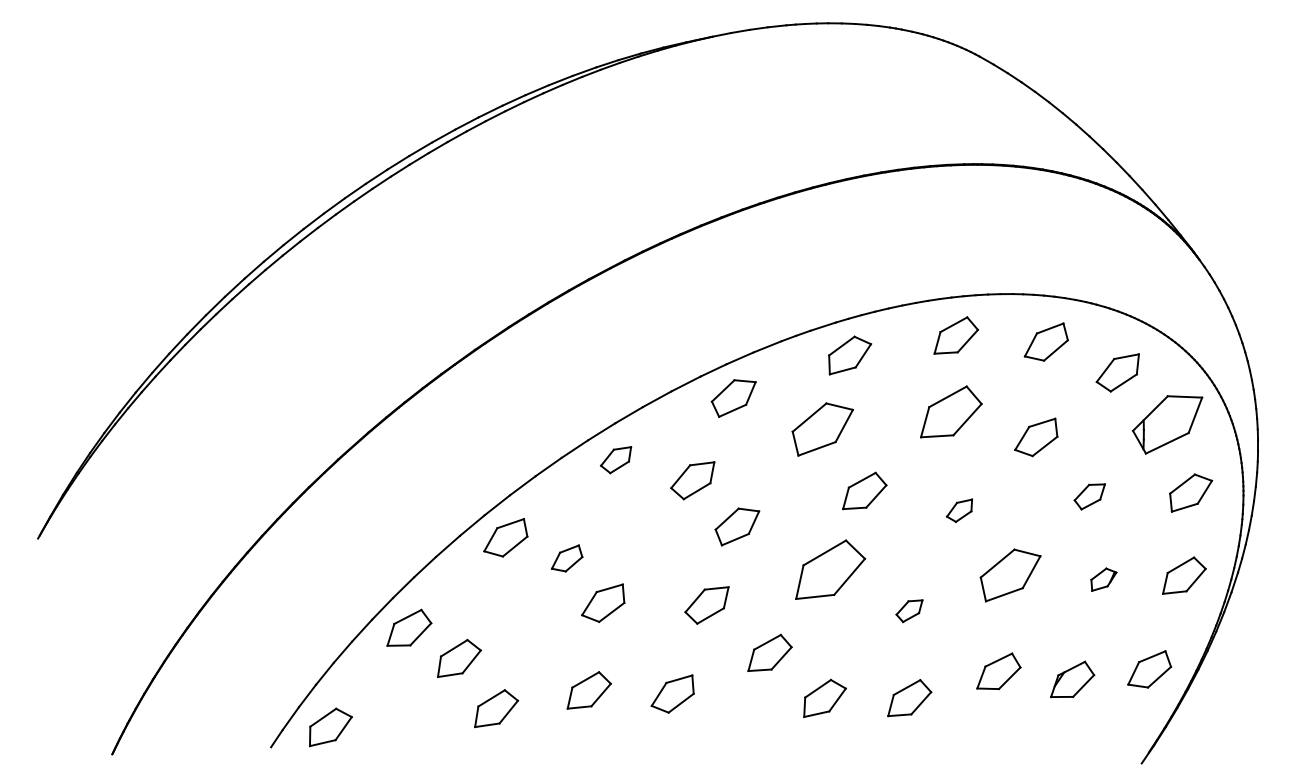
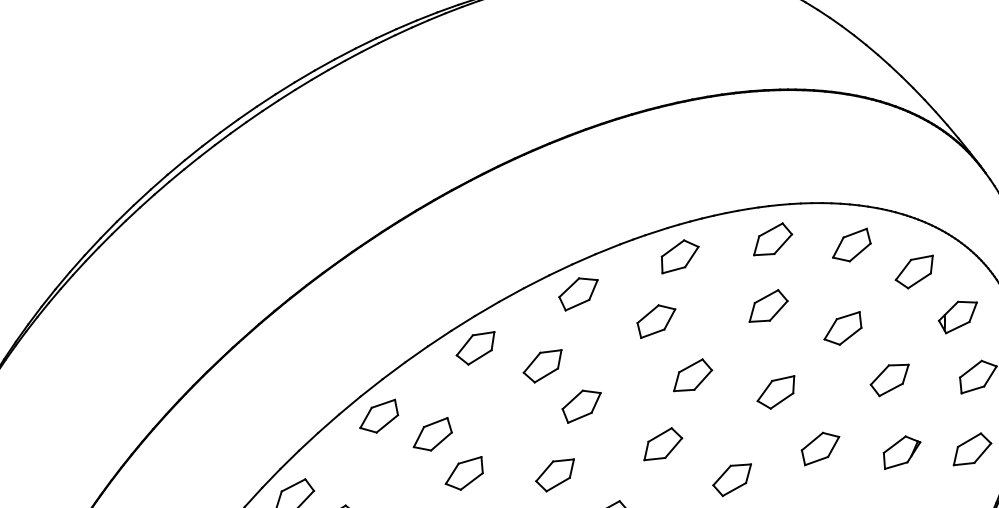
part: (950, 411) -> (767, 305), size x0.71
part: (1167, 424) -> (957, 317), size x0.62
part: (822, 429) -> (656, 321), size x0.71
part: (615, 459) -> (475, 347), size x1.43
part: (1089, 496) -> (889, 380), size x1.43
part: (959, 510) -> (775, 392), size x1.67
part: (566, 558) -> (432, 434), size x1.43
part: (830, 569) -> (663, 443), size x0.62
part: (1010, 574) -> (820, 448), size x0.71
part: (1103, 579) -> (901, 452), size x1.67
part: (909, 611) -> (732, 480), size x1.67

